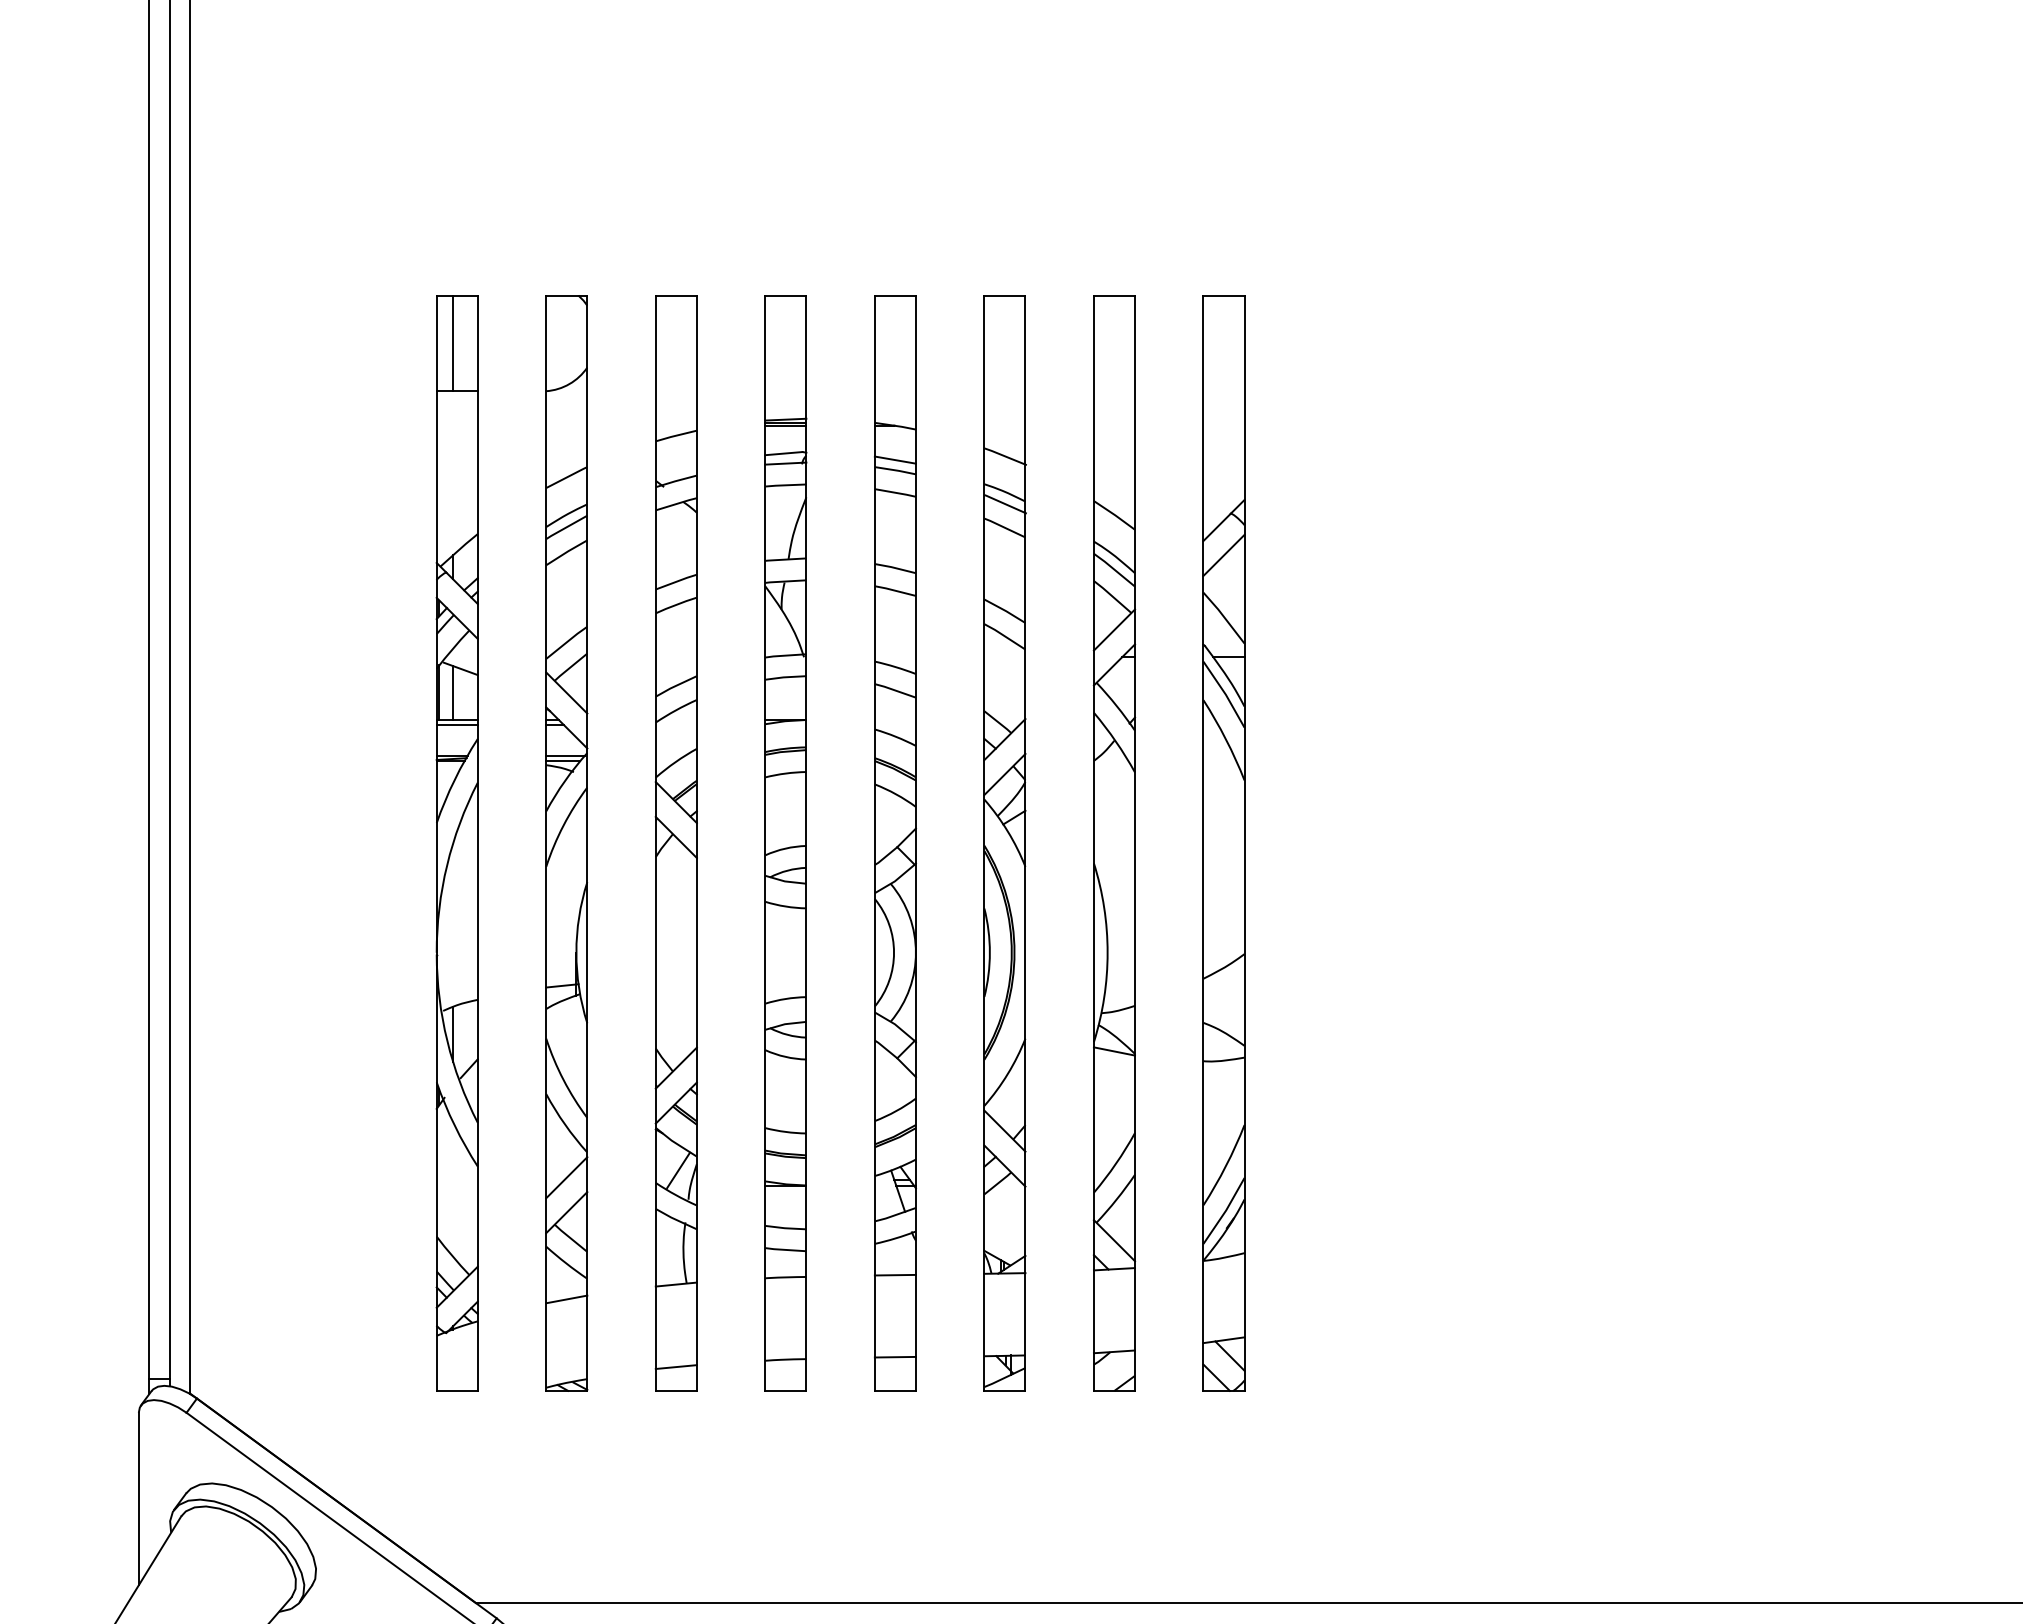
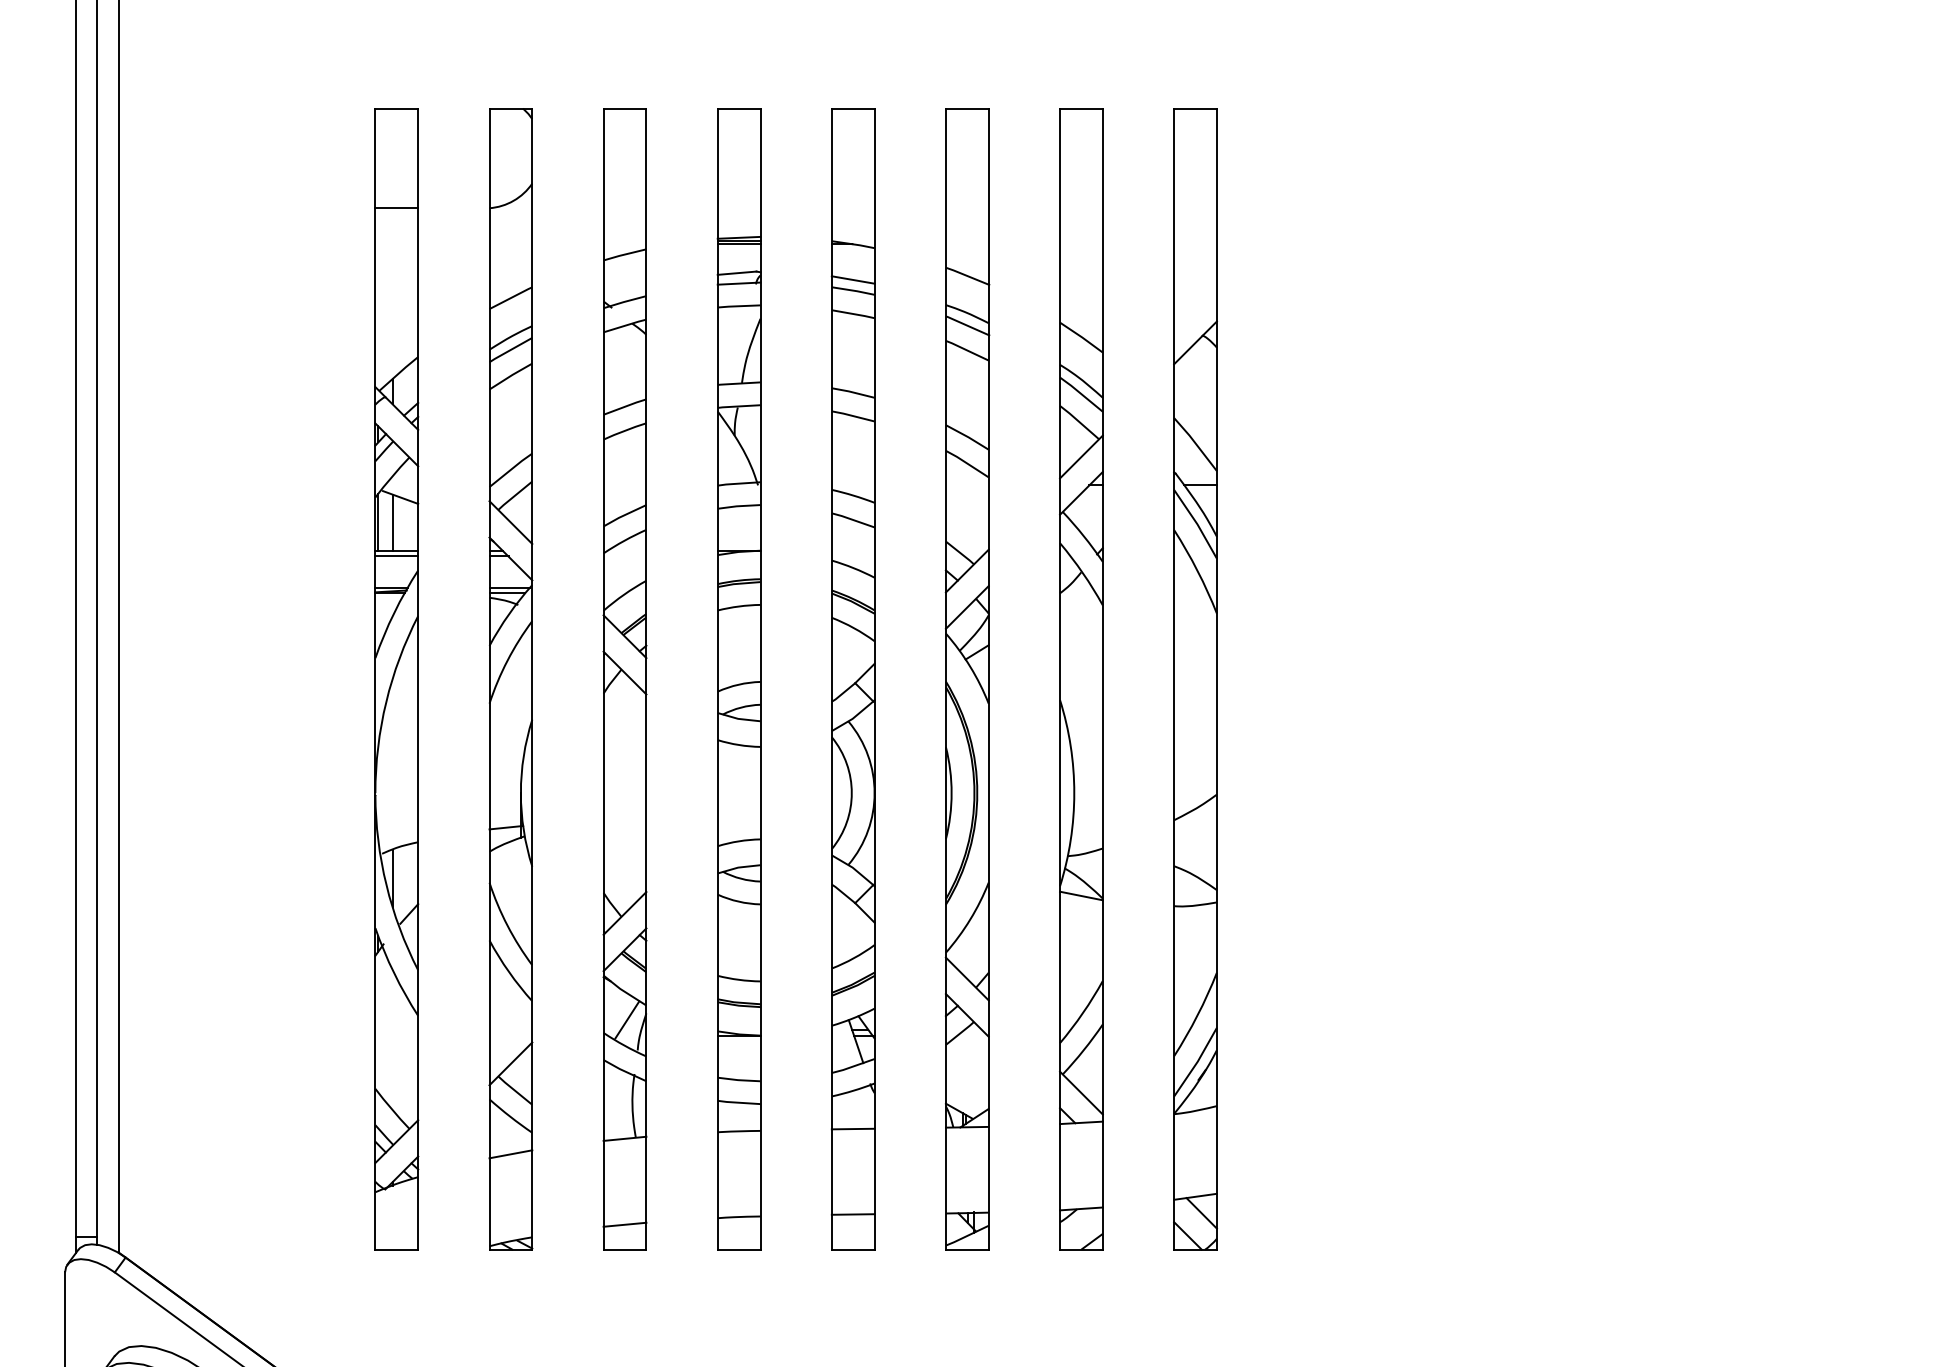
line: (453, 343) -> (392, 158), removed
line: (1223, 554) -> (1195, 378), removed
line: (566, 1177) -> (510, 1027), removed

